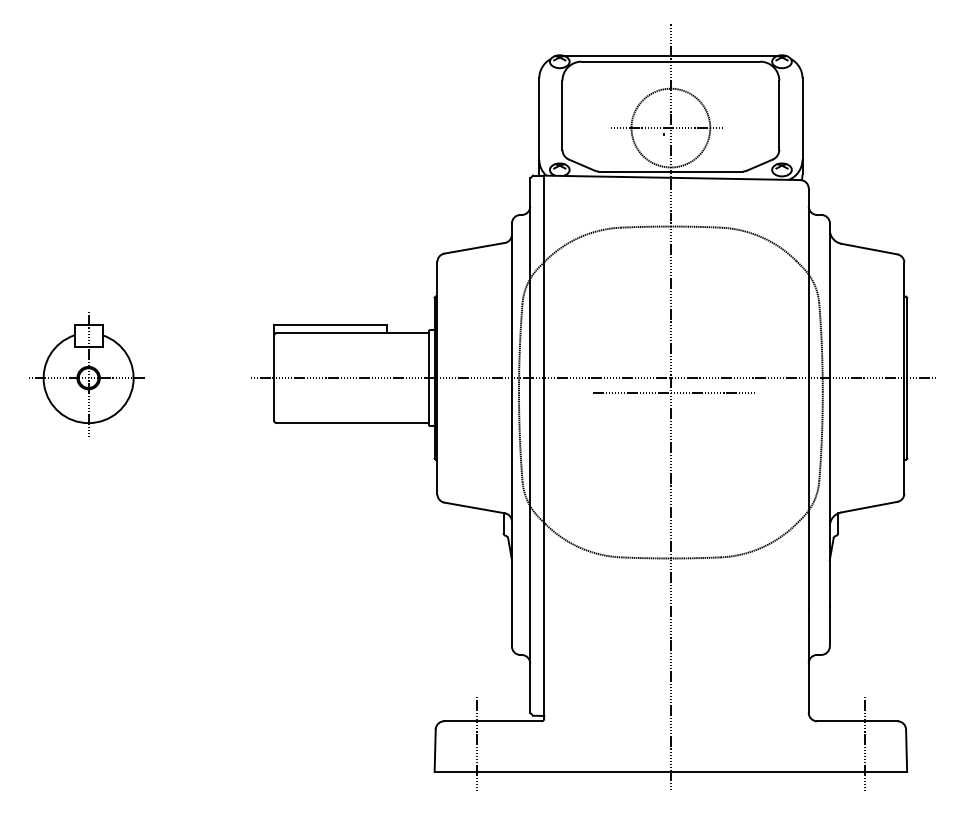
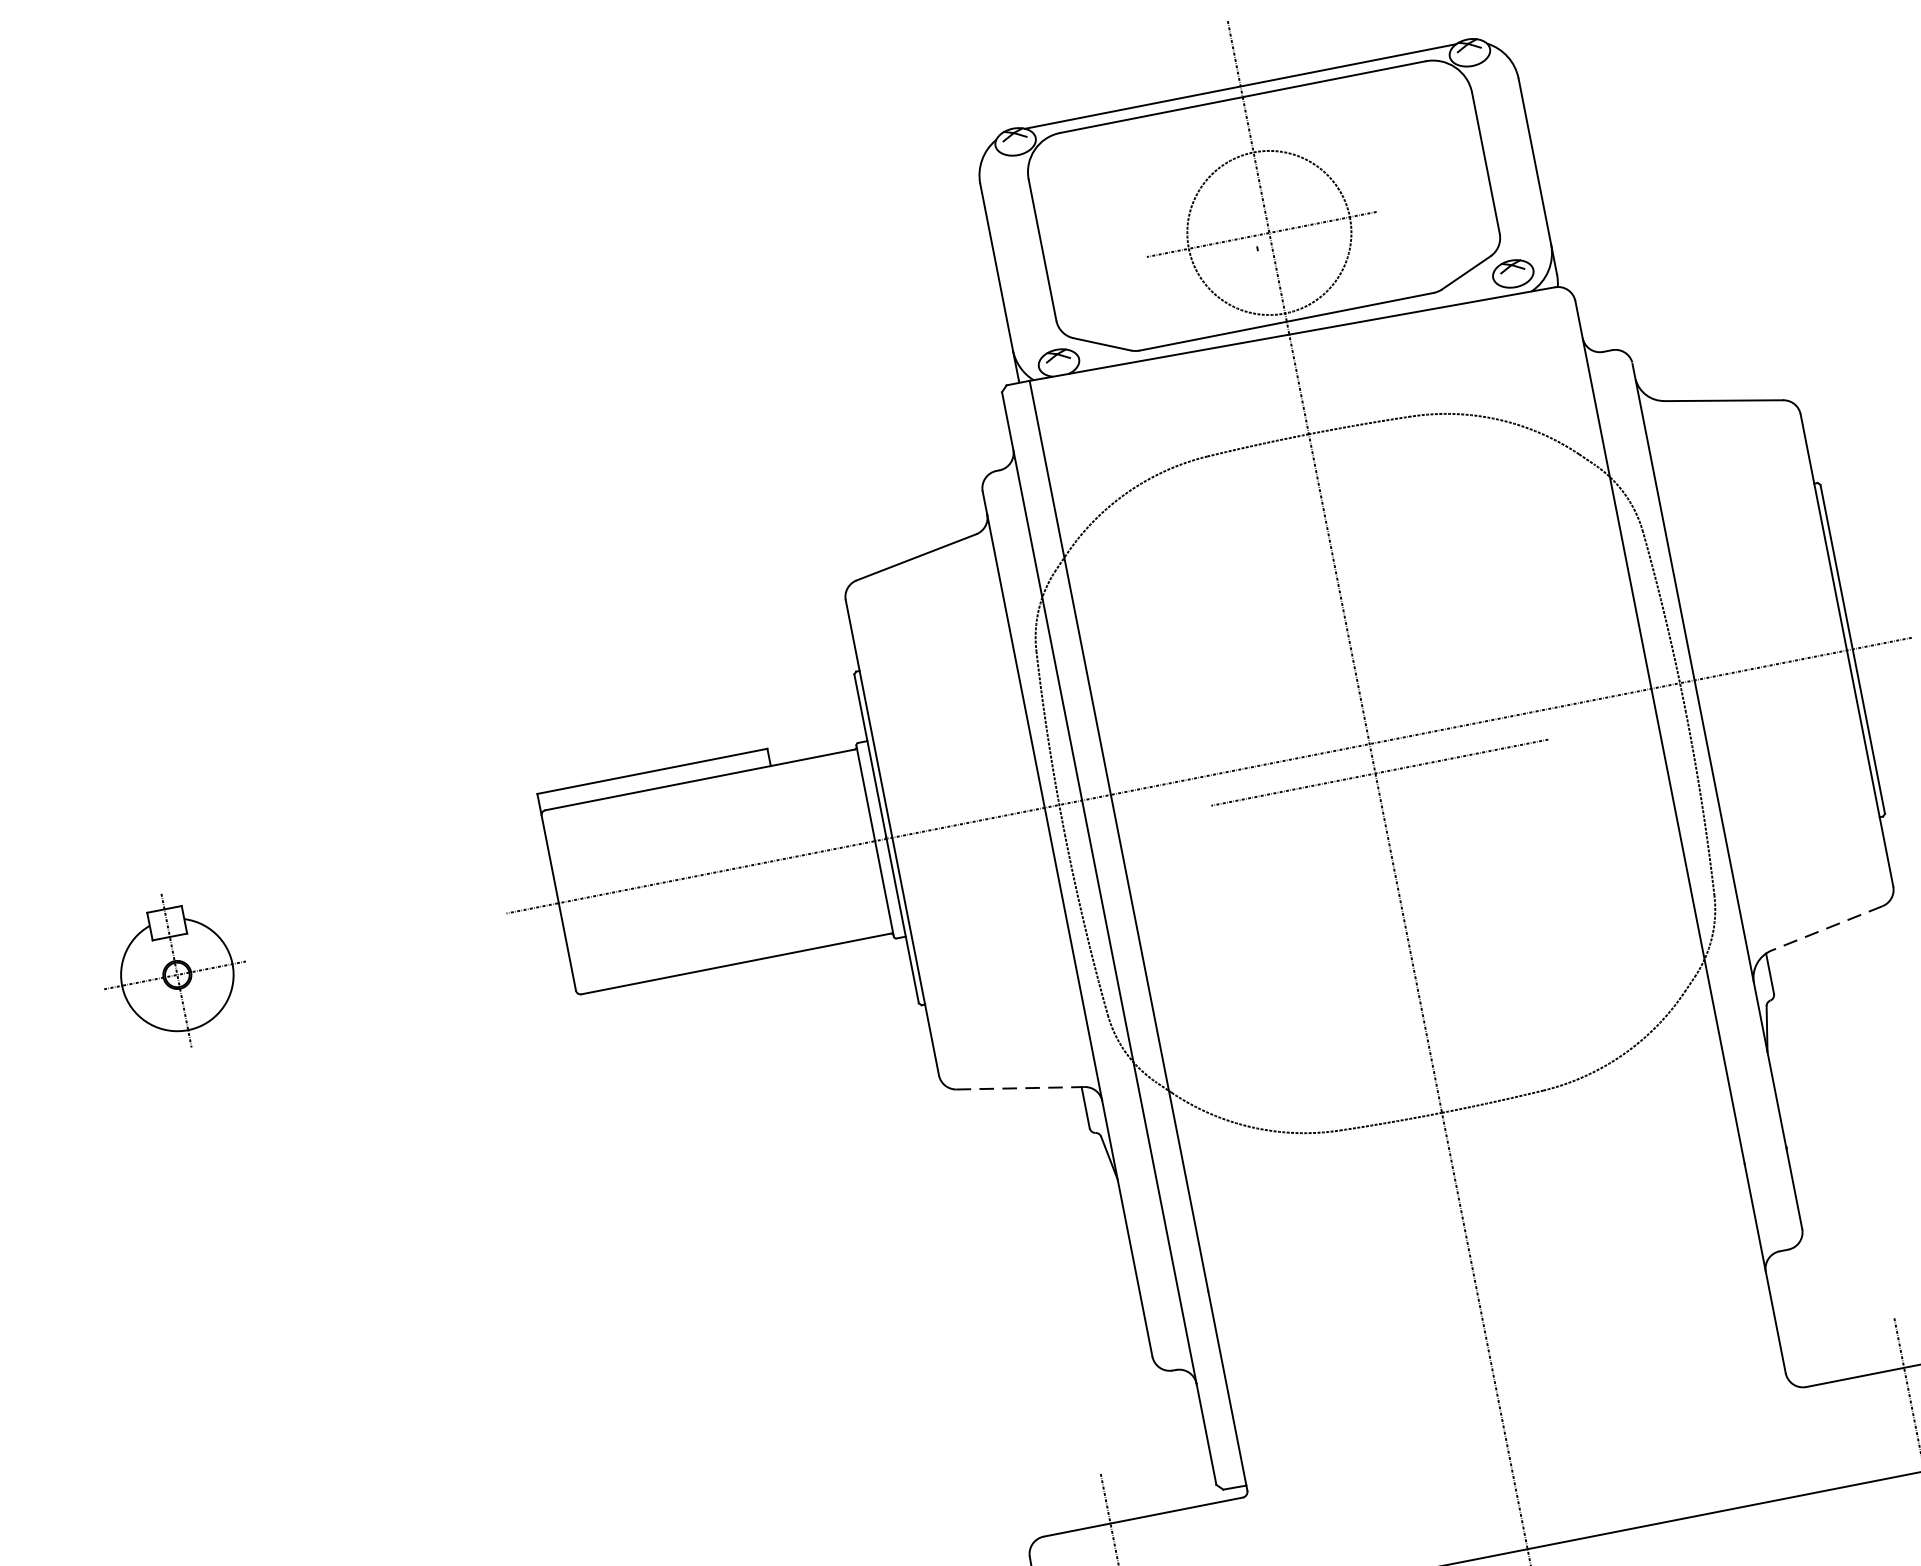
part: (86, 374) -> (173, 971), size x0.6
line: (474, 507) -> (1020, 1087), solid -> dashed
line: (869, 507) -> (1827, 928), solid -> dashed

